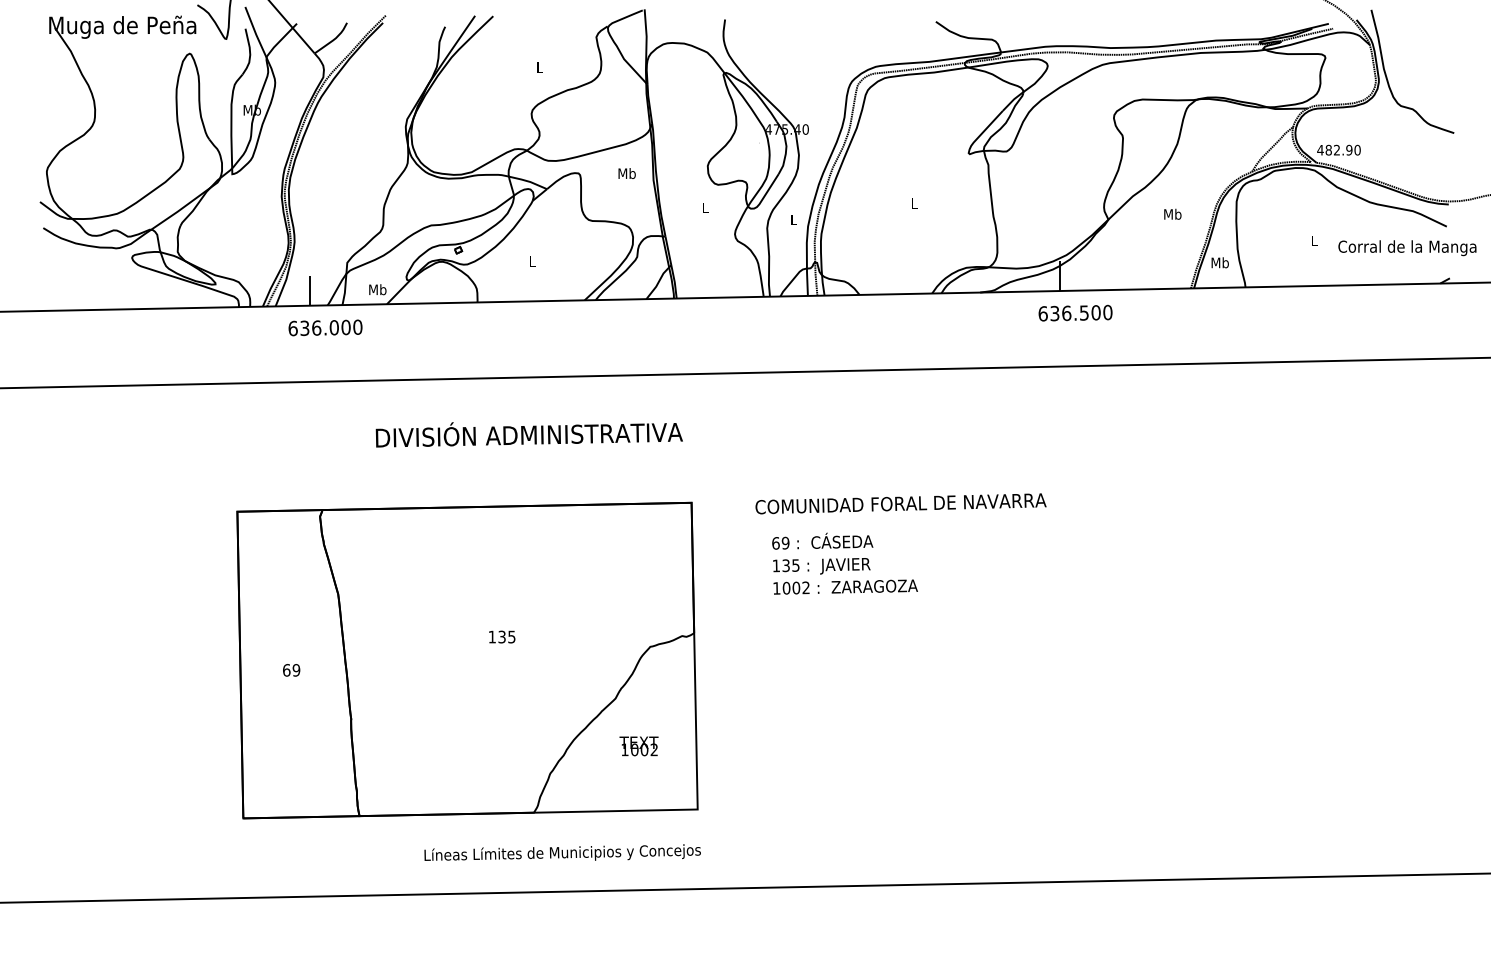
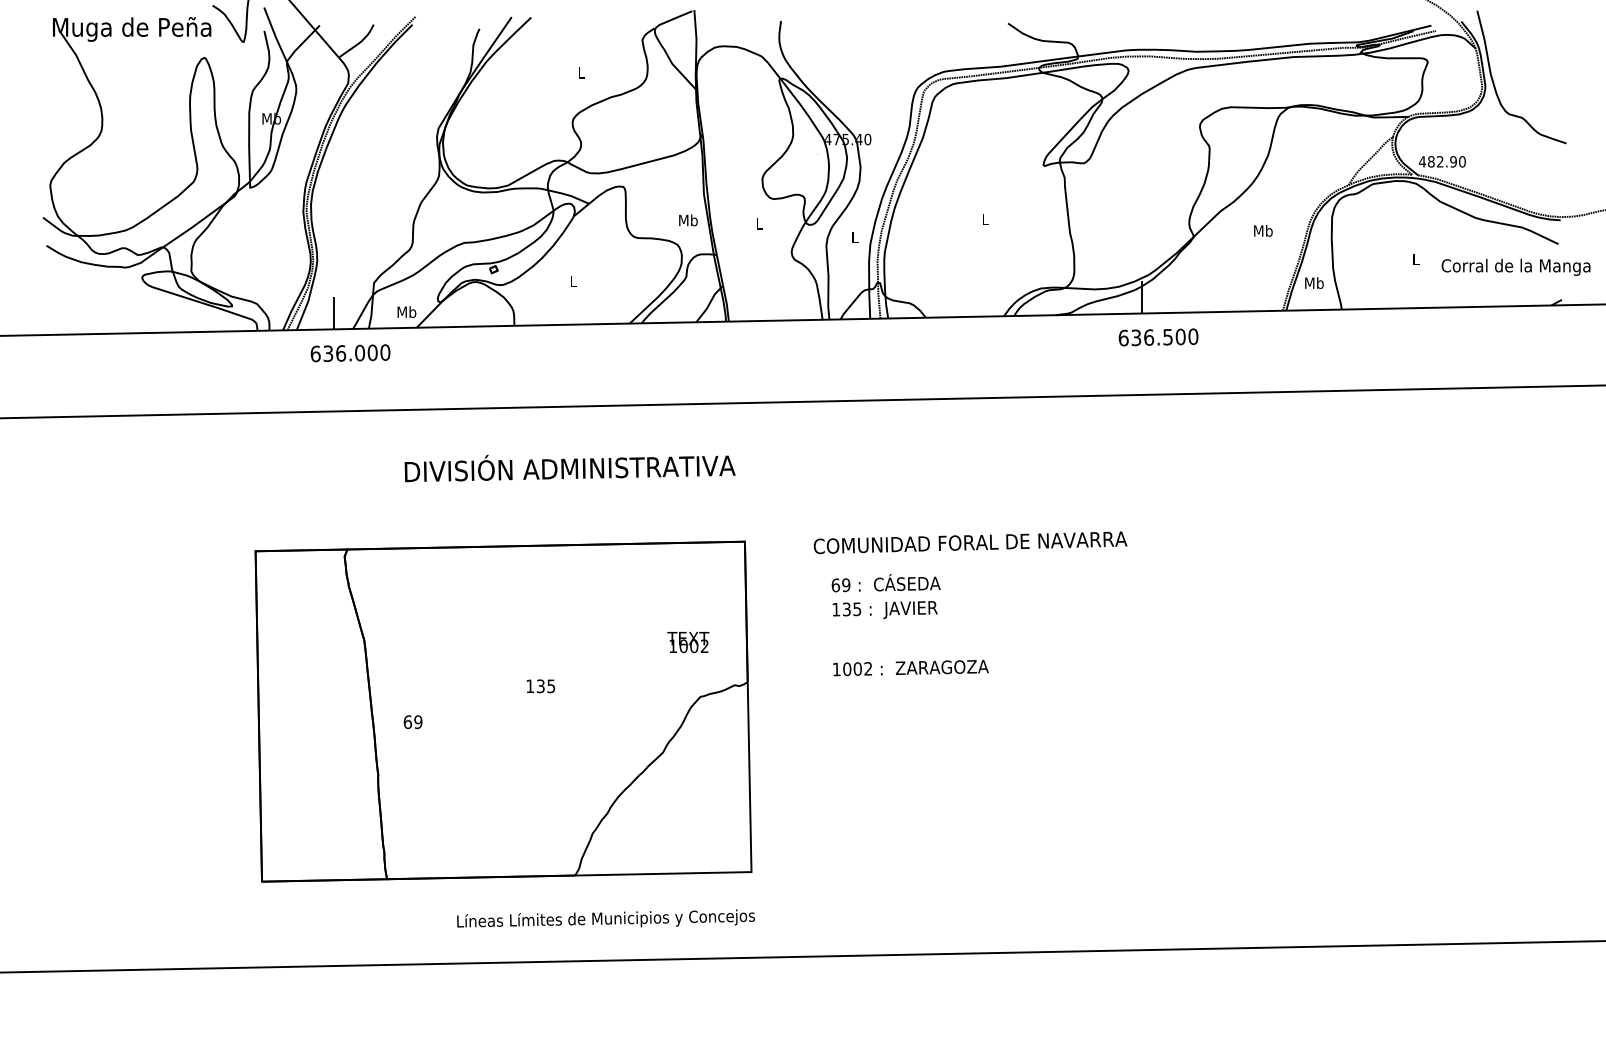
text: (626, 173) -> (687, 220), moved
text: (845, 586) -> (910, 667), moved
text: (291, 670) -> (413, 722), moved
text: (638, 746) -> (687, 642), moved

